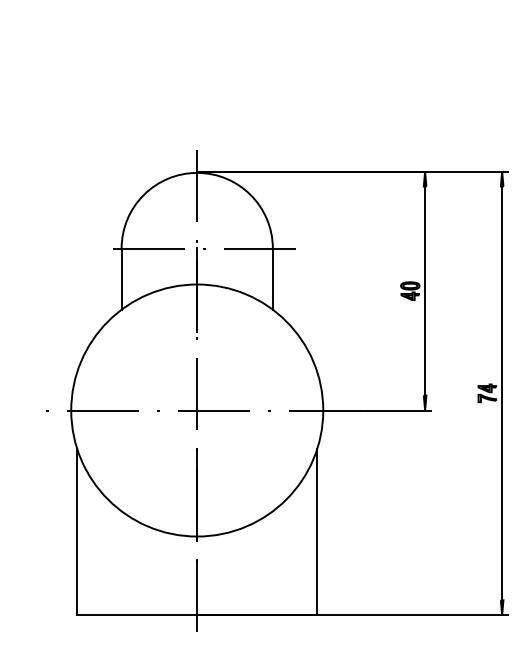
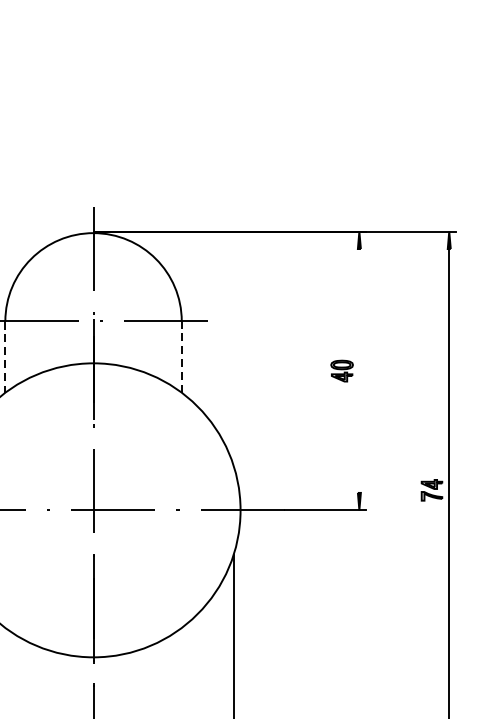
line: (121, 279) -> (5, 357), solid -> dashed
line: (272, 279) -> (181, 357), solid -> dashed
line: (425, 290) -> (359, 370), removed

